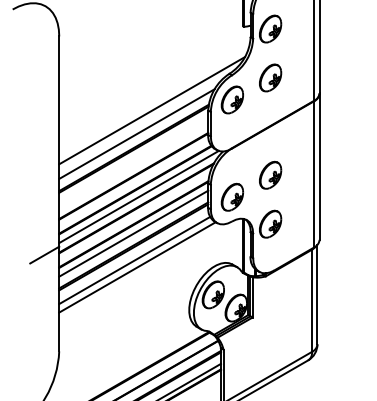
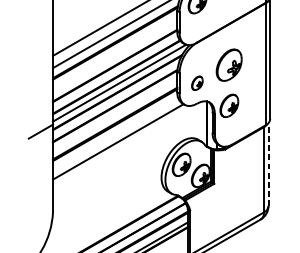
part: (270, 174) -> (229, 64), size x1.4
part: (231, 196) -> (196, 82), size x0.6
line: (133, 233) -> (114, 113), removed
line: (134, 260) -> (115, 136), removed
line: (317, 294) -> (268, 164), solid -> dashed

